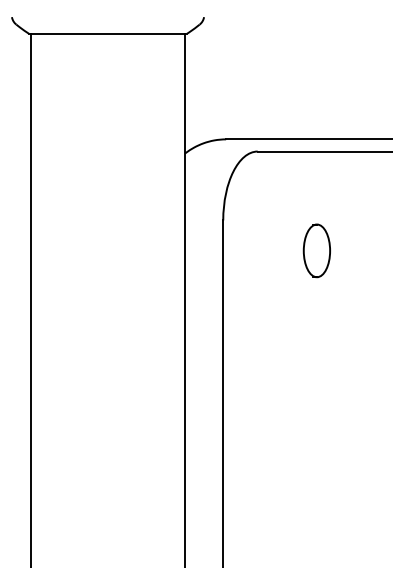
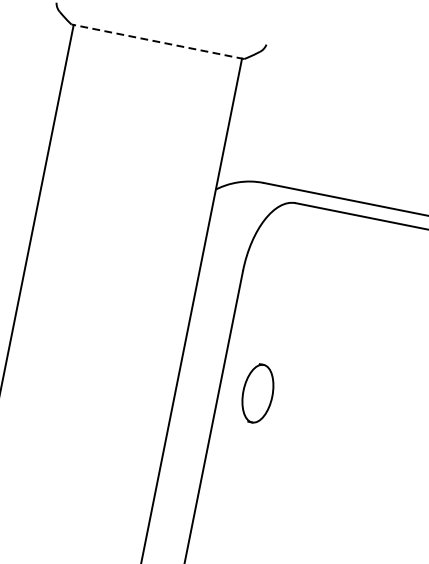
line: (107, 33) -> (157, 41), solid -> dashed
part: (316, 250) -> (257, 393), moved

